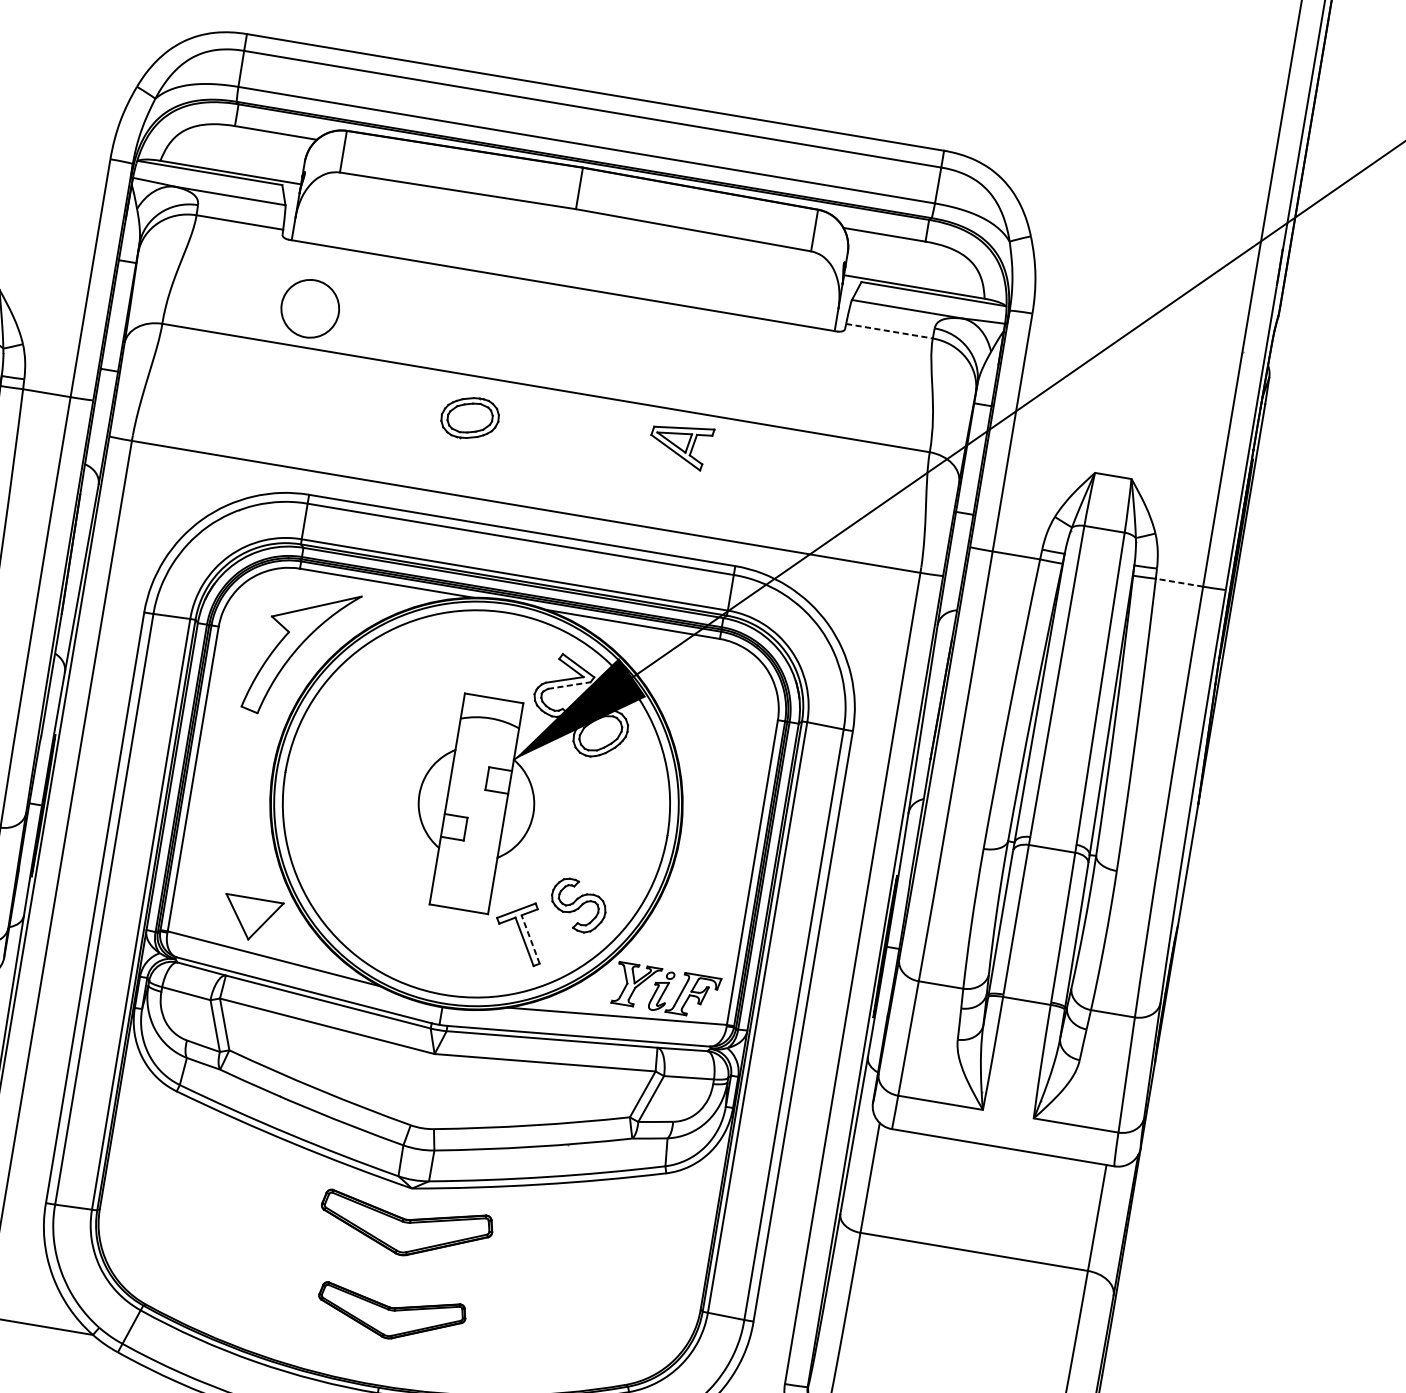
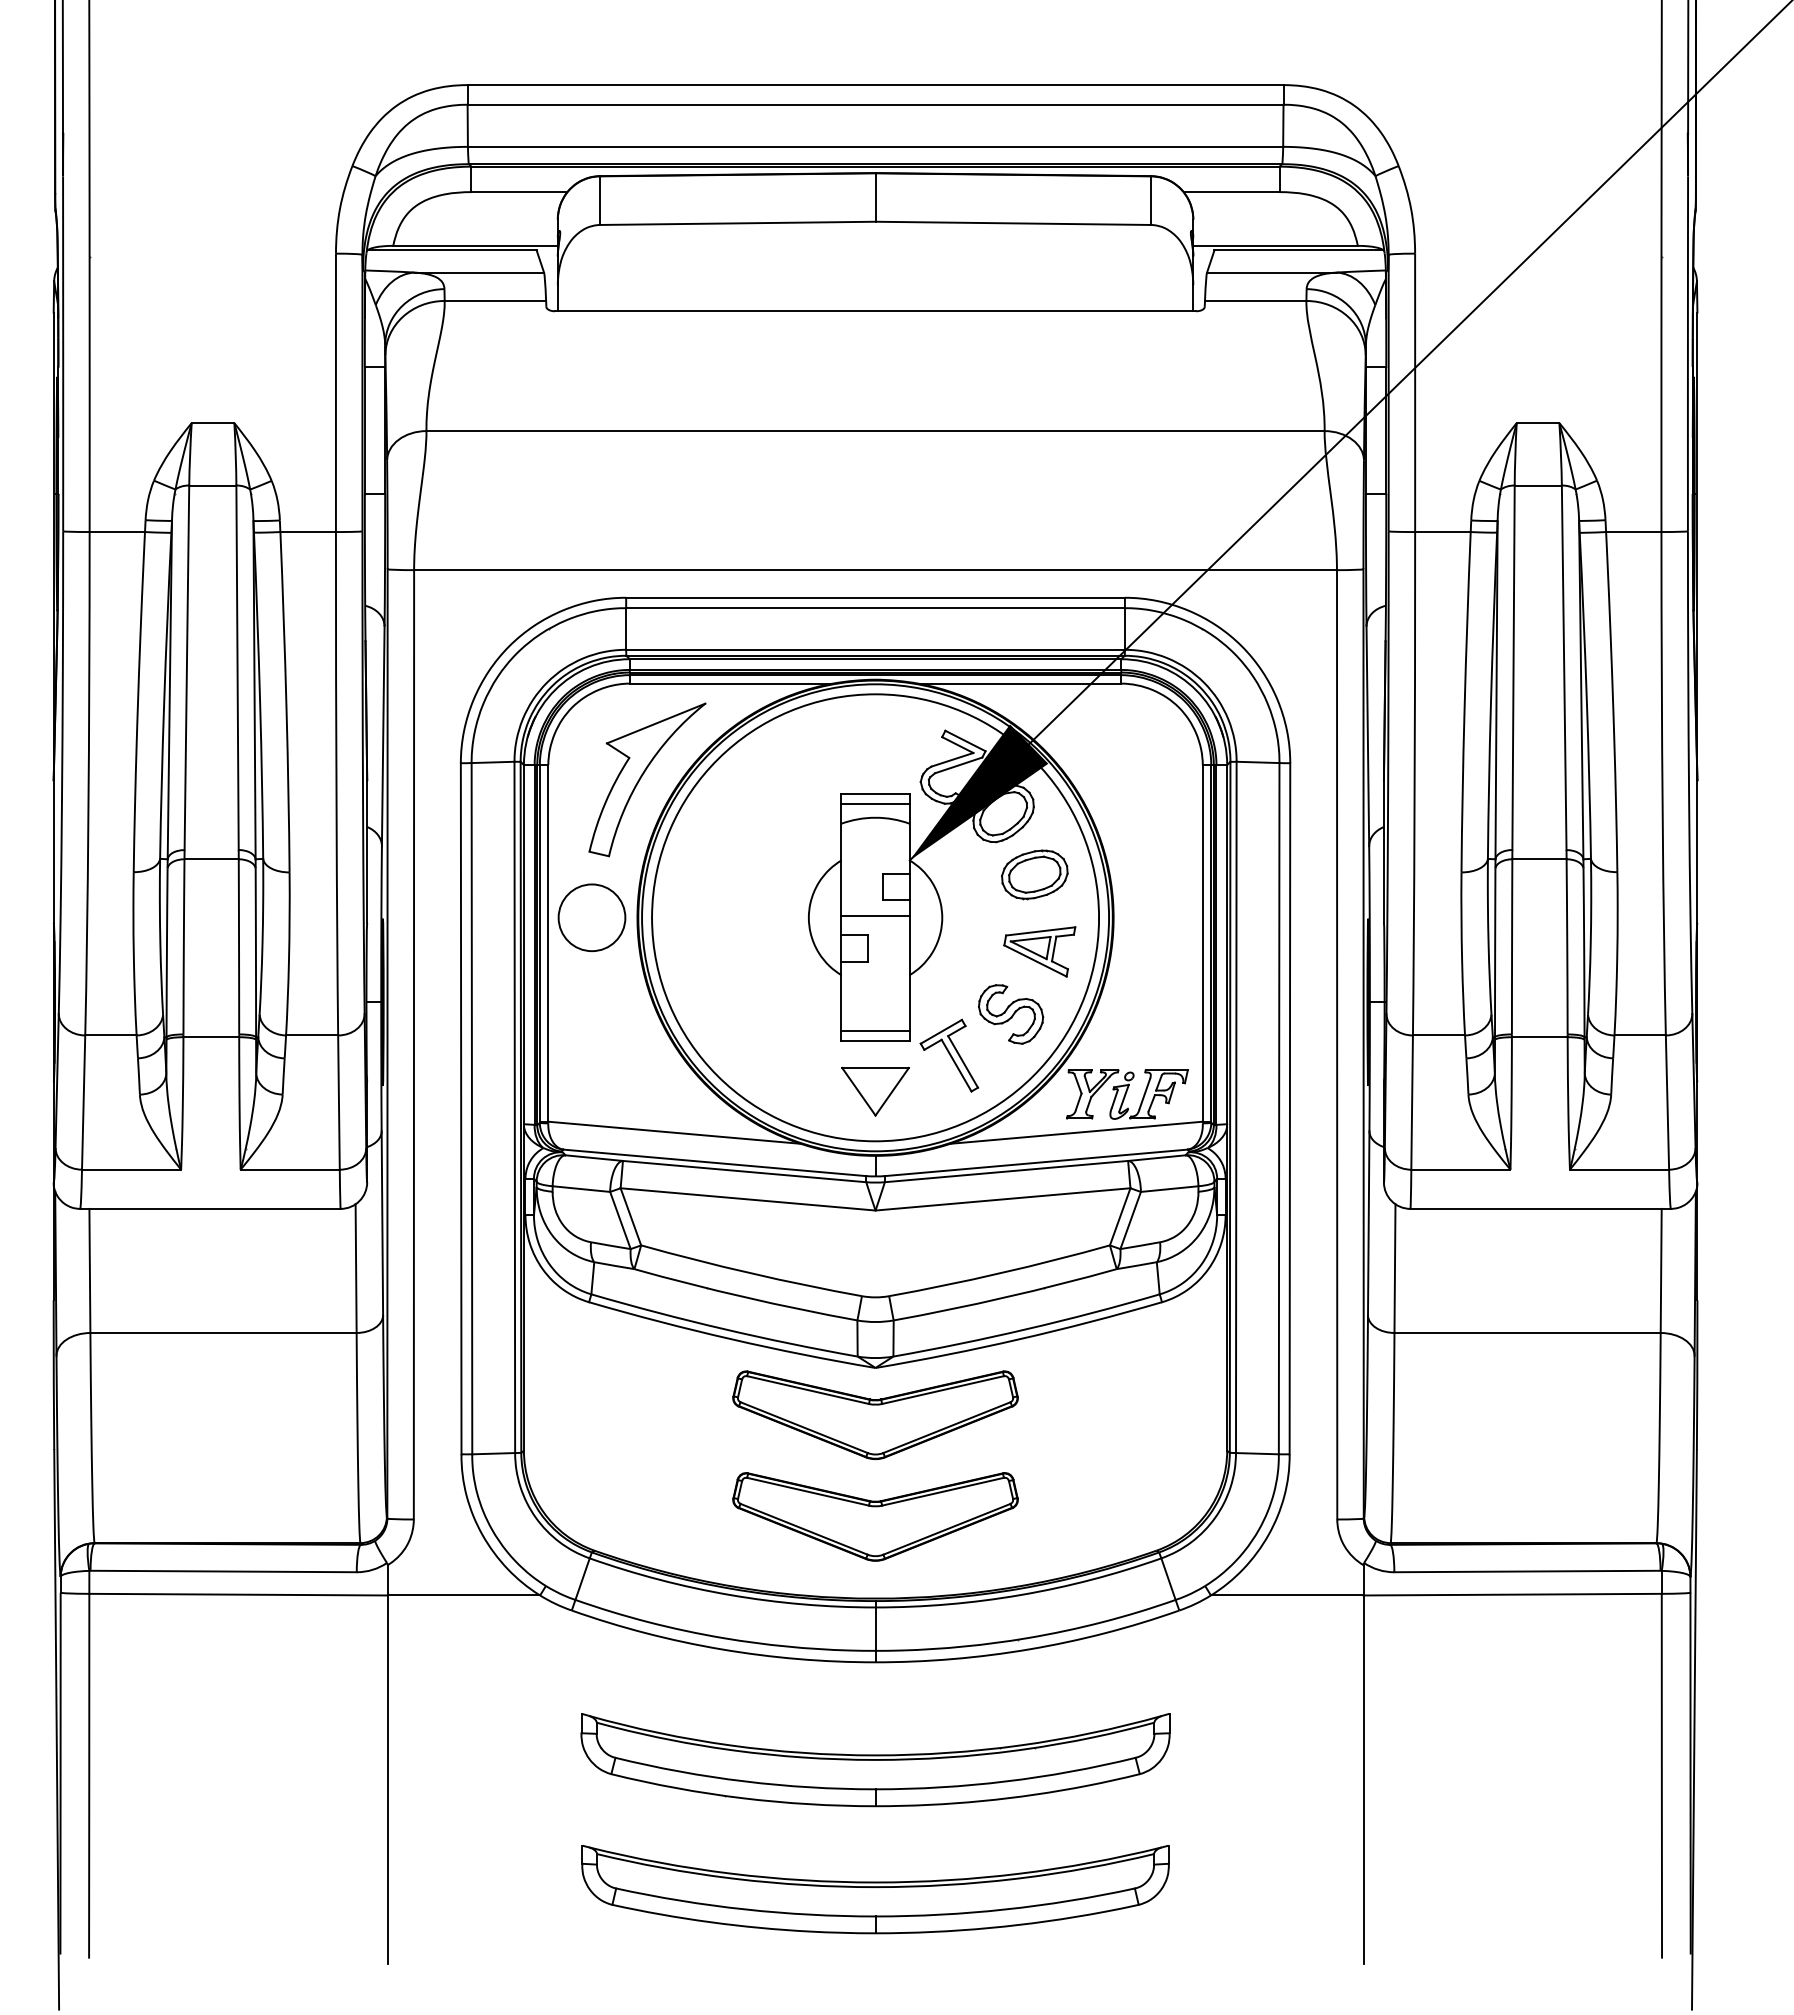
circle: (309, 308) -> (591, 917), moved
line: (889, 330) -> (1255, 300), dashed -> solid
part: (469, 417) -> (1034, 874), moved
part: (680, 445) -> (1039, 951), moved
line: (1179, 583) -> (1633, 532), dashed -> solid
line: (569, 685) -> (958, 765), dashed -> solid
line: (492, 707) -> (875, 804), added
line: (476, 801) -> (875, 915), added
line: (460, 901) -> (875, 1031), added
part: (251, 918) -> (875, 1091), moved
line: (531, 939) -> (963, 1061), dashed -> solid
part: (405, 1228) -> (875, 1414), size x1.43
part: (390, 1315) -> (875, 1516), size x1.67

